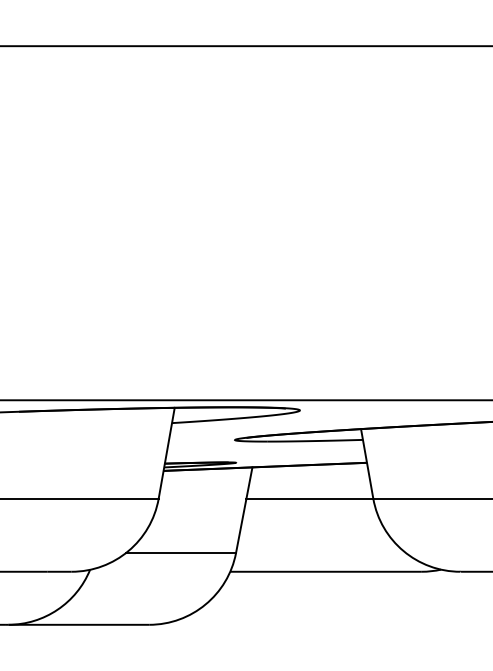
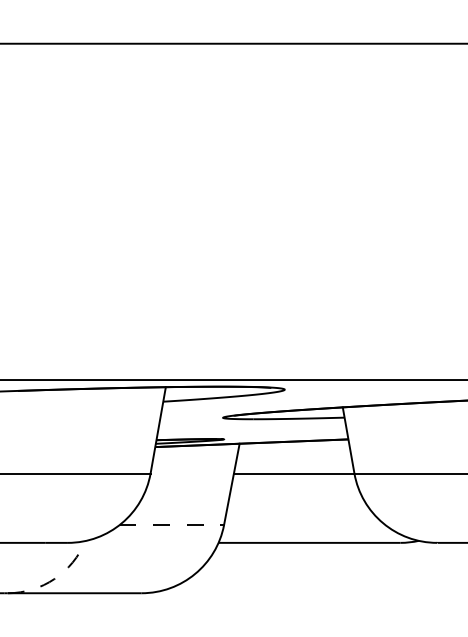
line: (181, 553) -> (172, 525), solid -> dashed
arc: (57, 609) -> (54, 578), solid -> dashed

